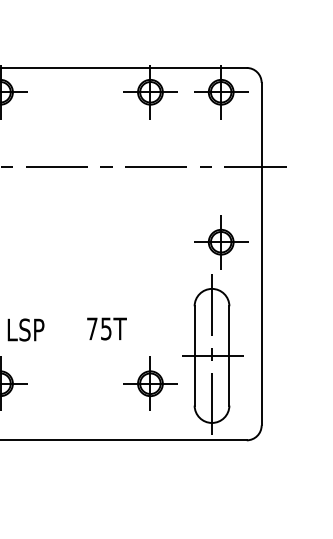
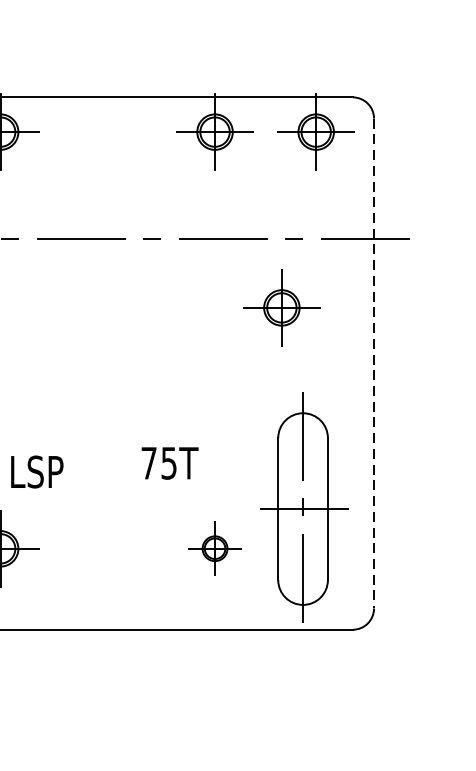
part: (221, 242) -> (282, 308), moved
line: (261, 254) -> (373, 364), solid -> dashed
text: (106, 328) -> (169, 462), moved
part: (150, 383) -> (215, 548), size x0.7

